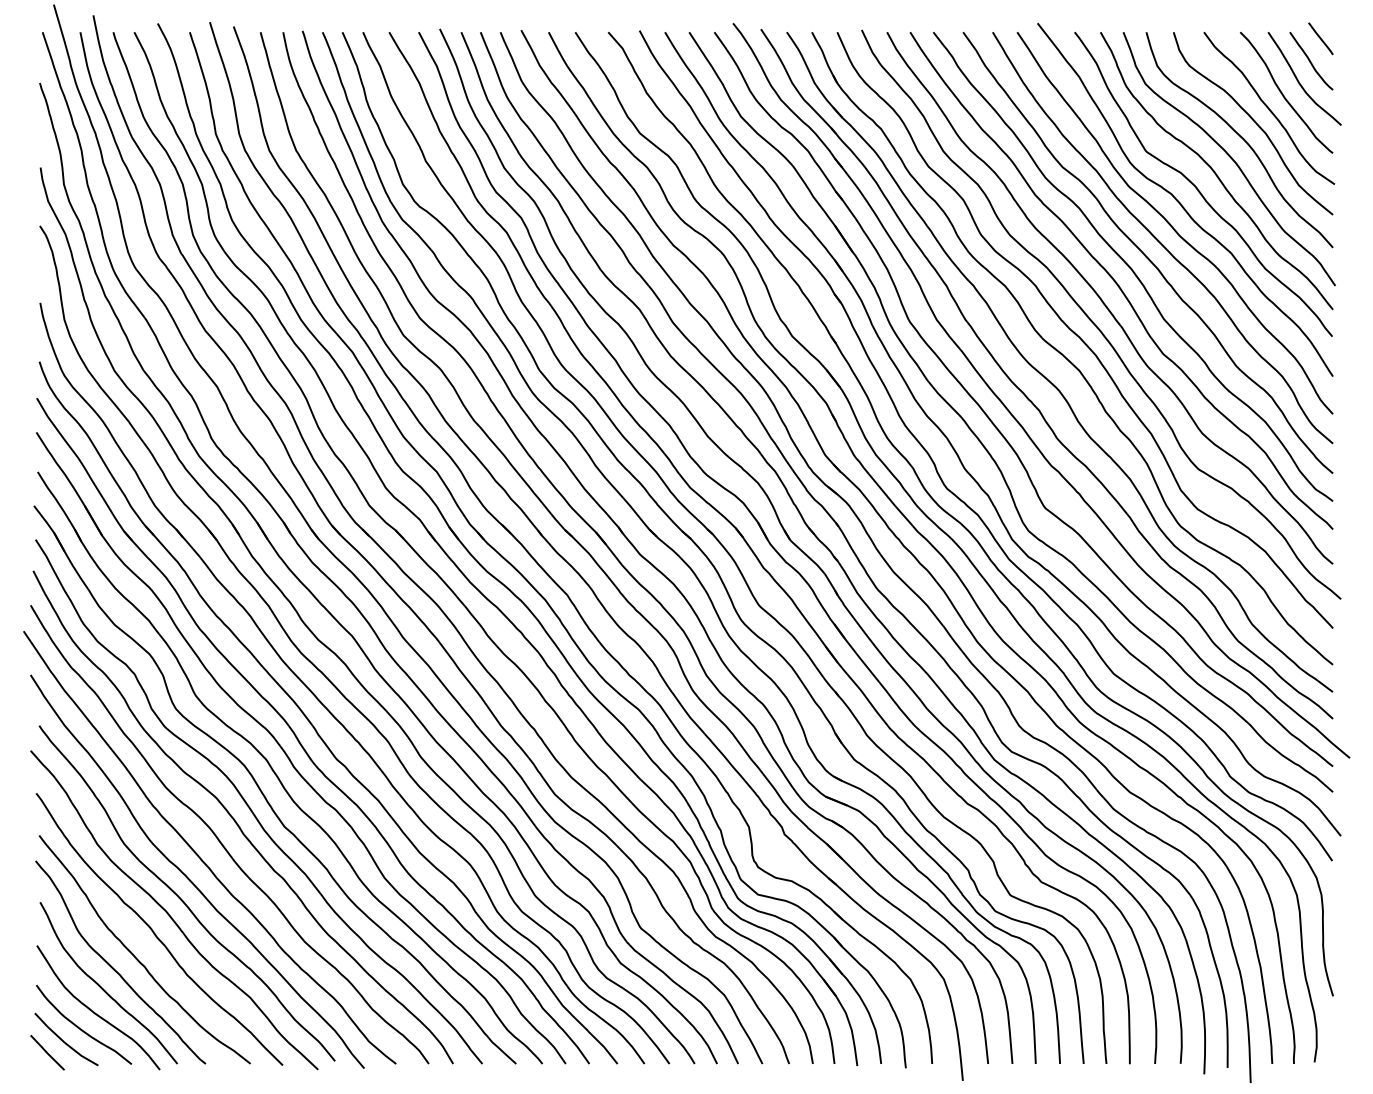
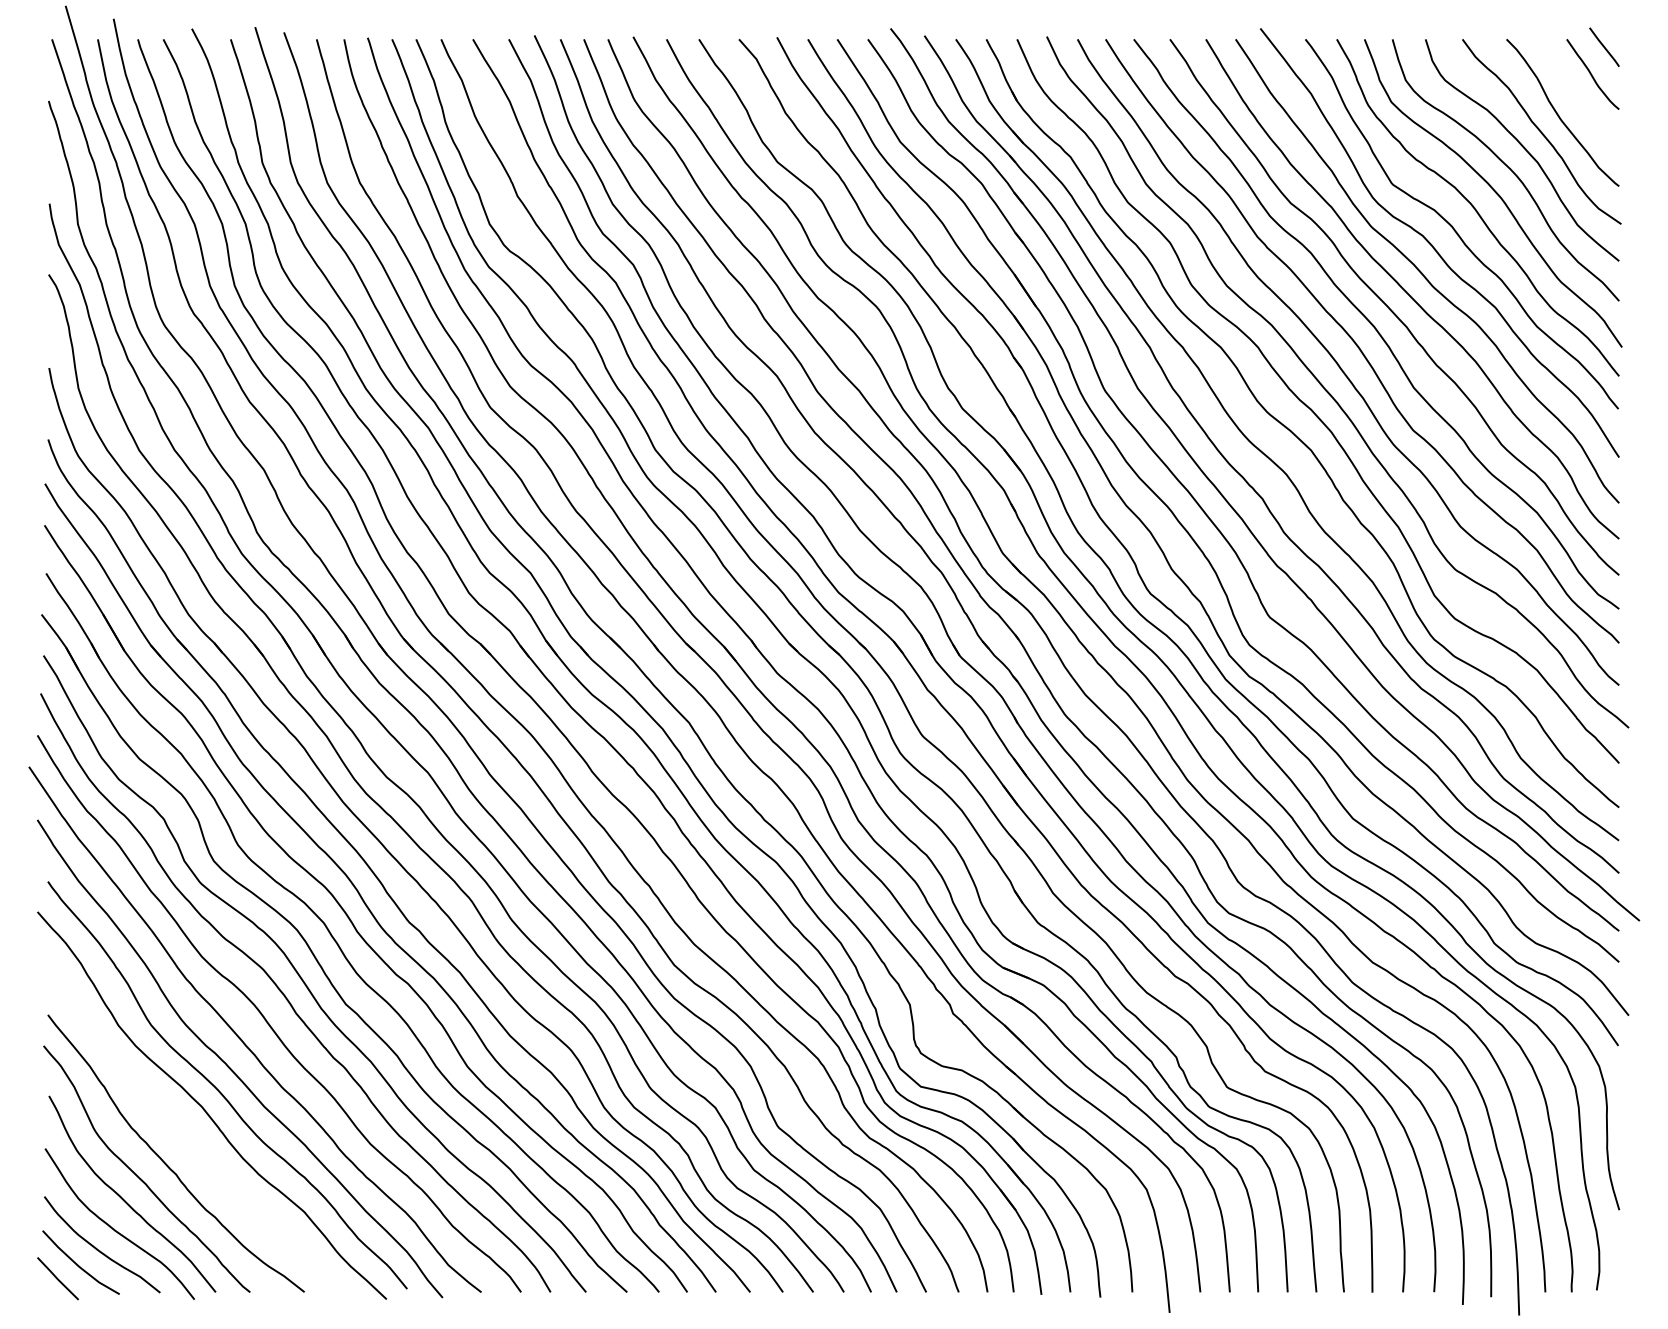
curve: (1299, 81) -> (1578, 99), removed
curve: (154, 931) -> (187, 1131), removed

